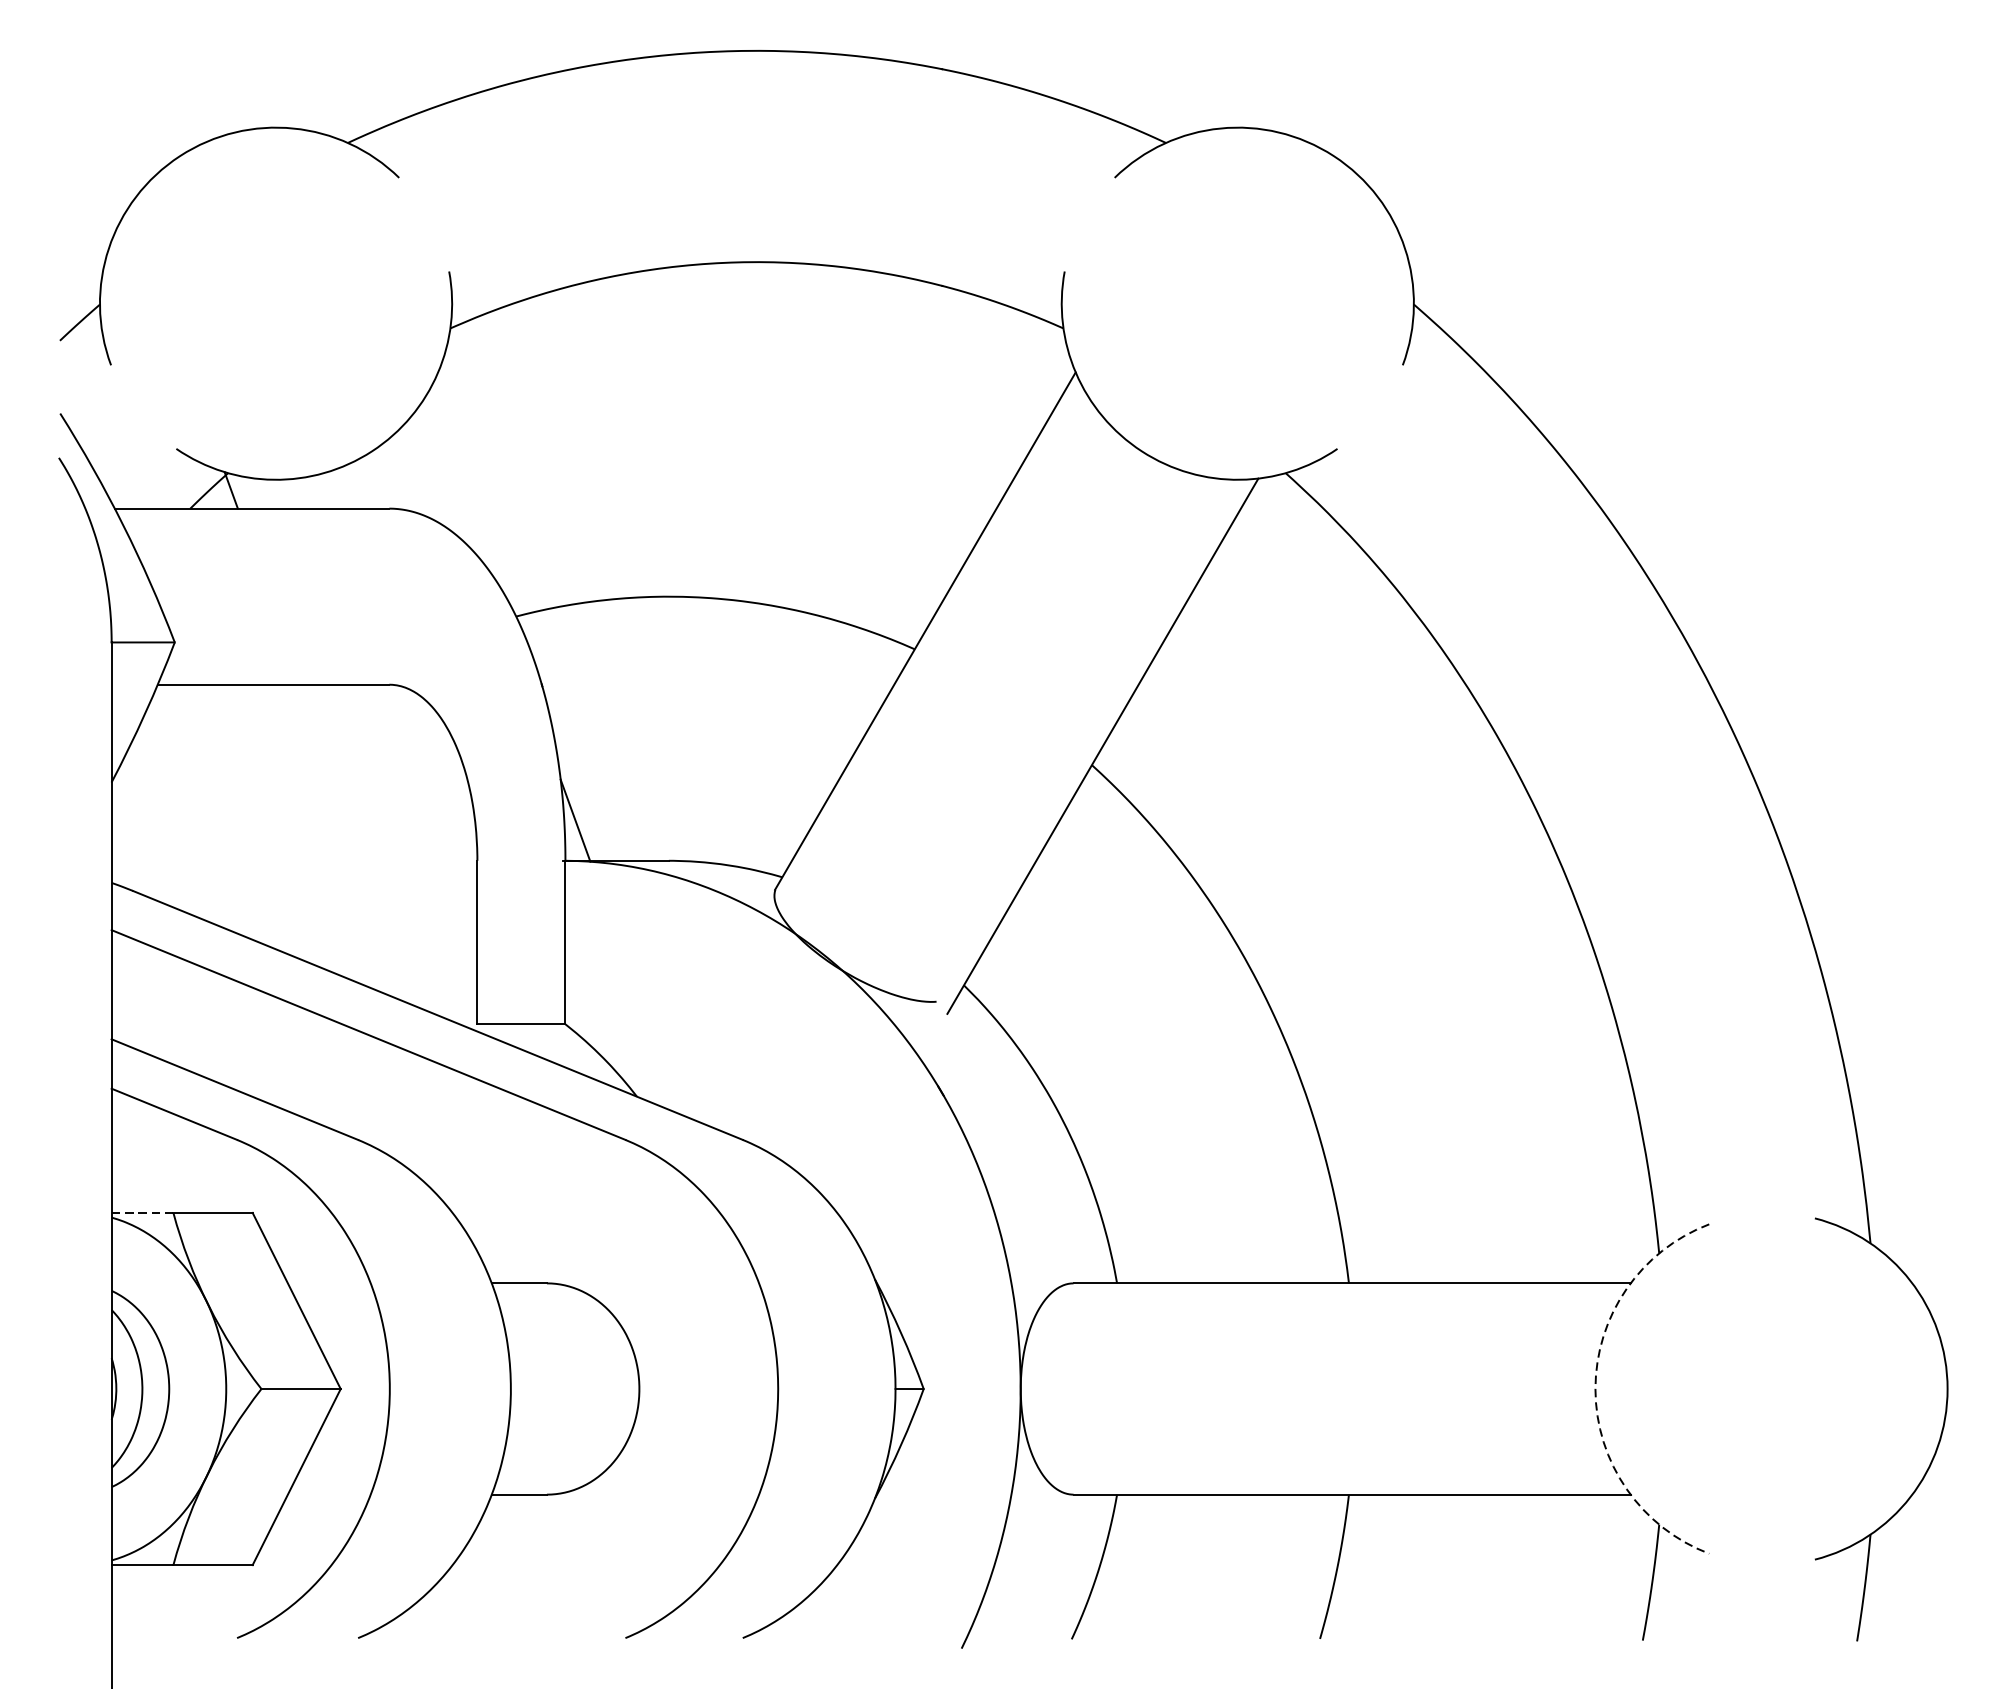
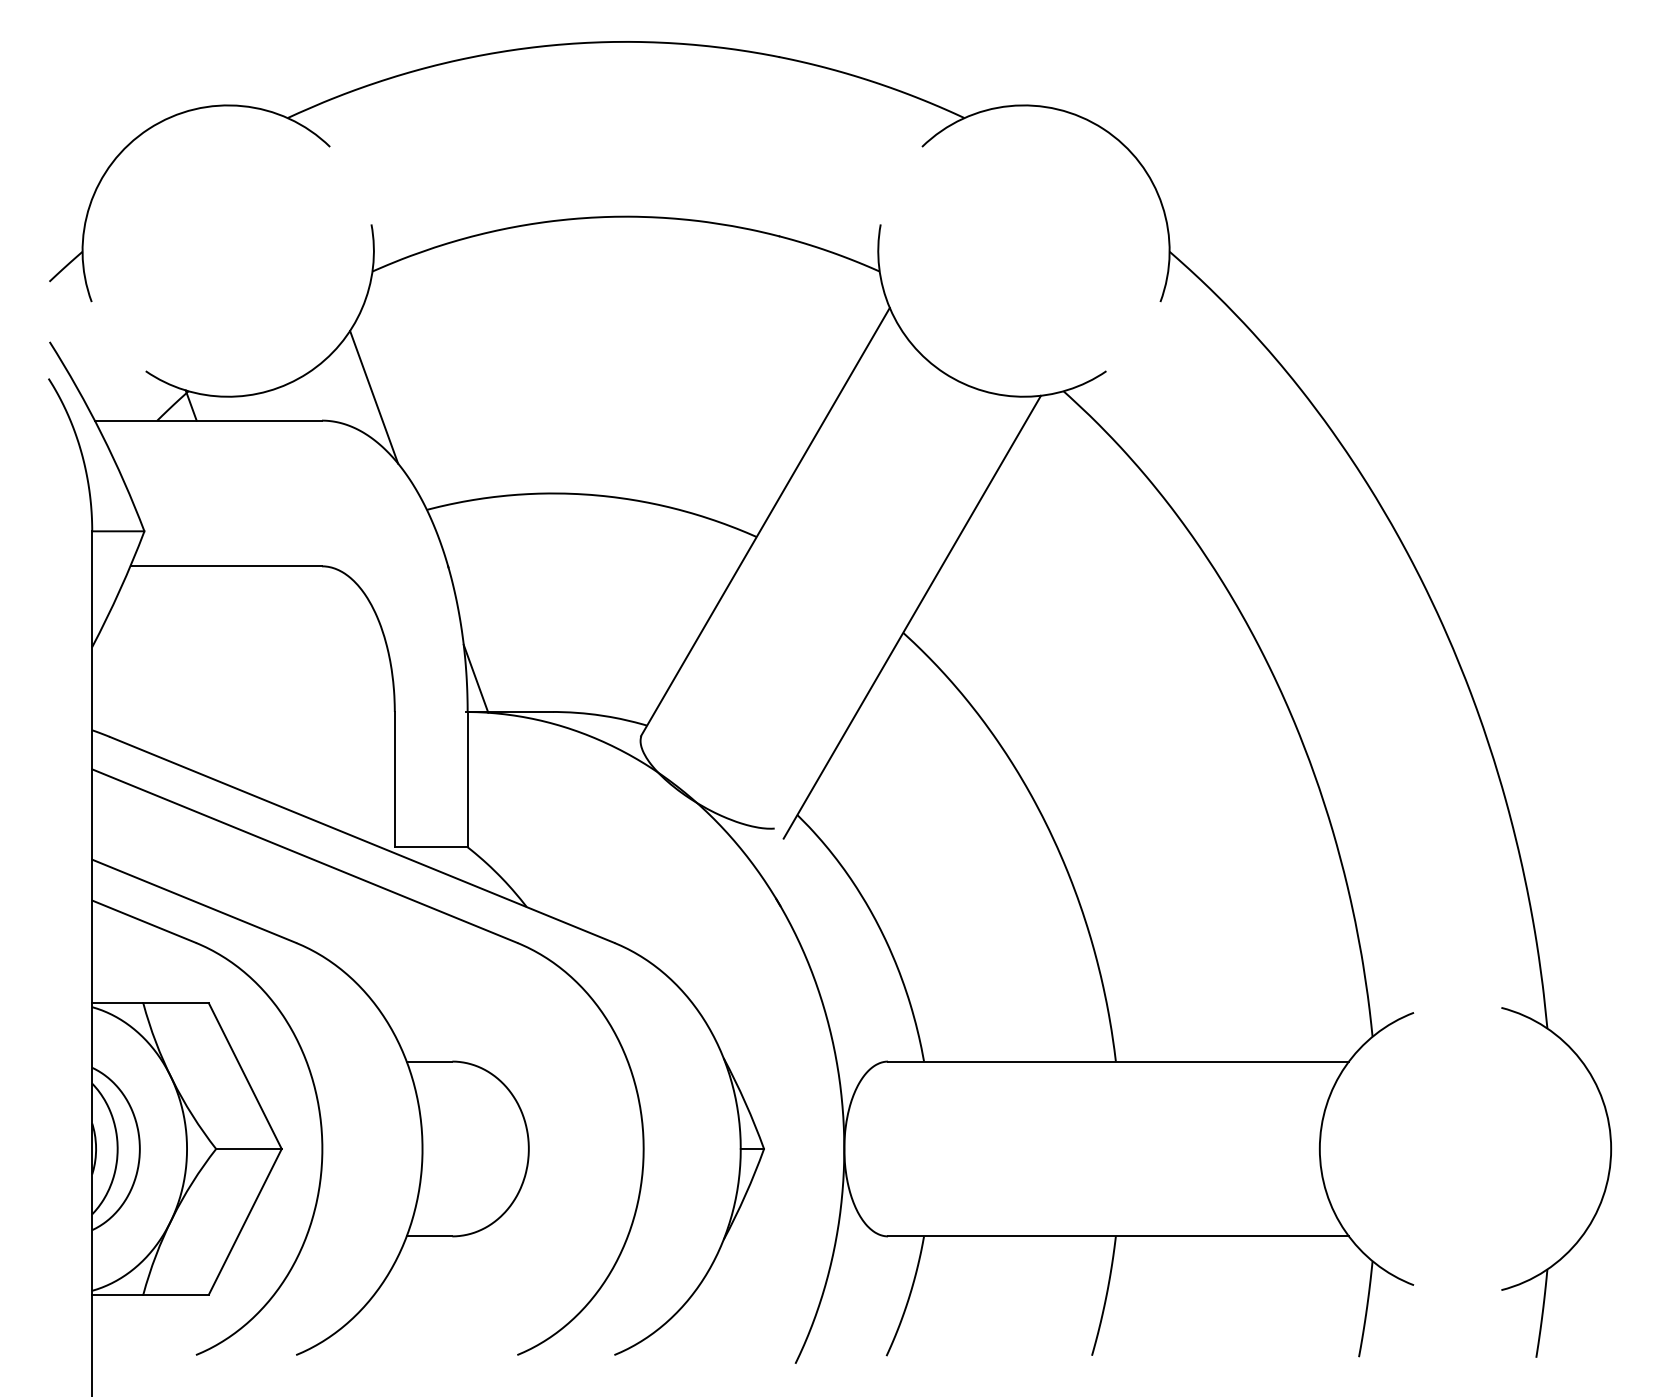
line: (452, 479) -> (374, 396), added
line: (142, 1213) -> (117, 1003), dashed -> solid
arc: (1595, 1389) -> (1319, 1149), dashed -> solid

